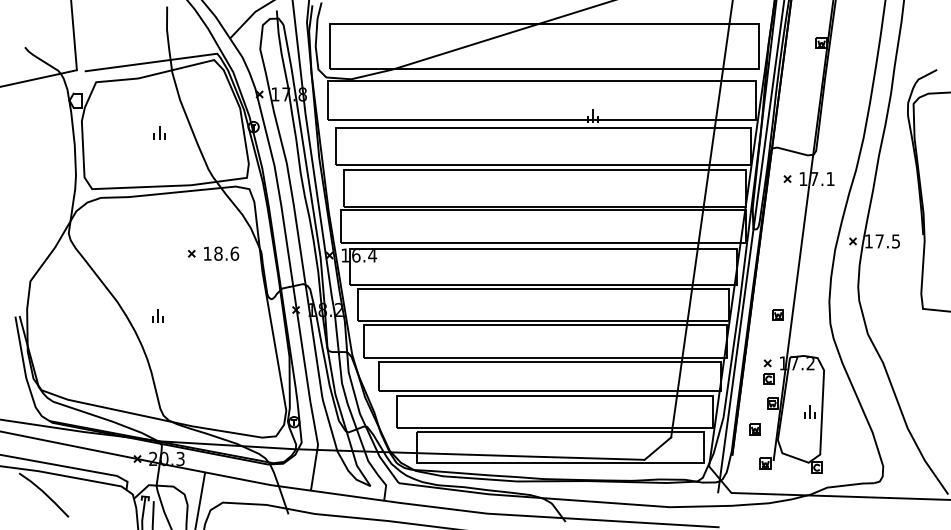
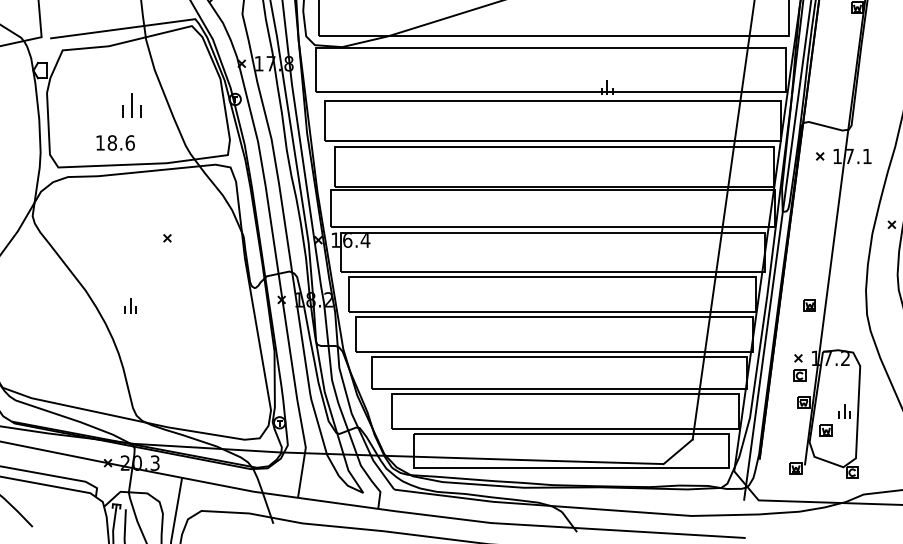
part: (159, 132) -> (132, 105), size x1.6
text: (221, 253) -> (115, 142), moved
part: (754, 429) -> (825, 430), moved

